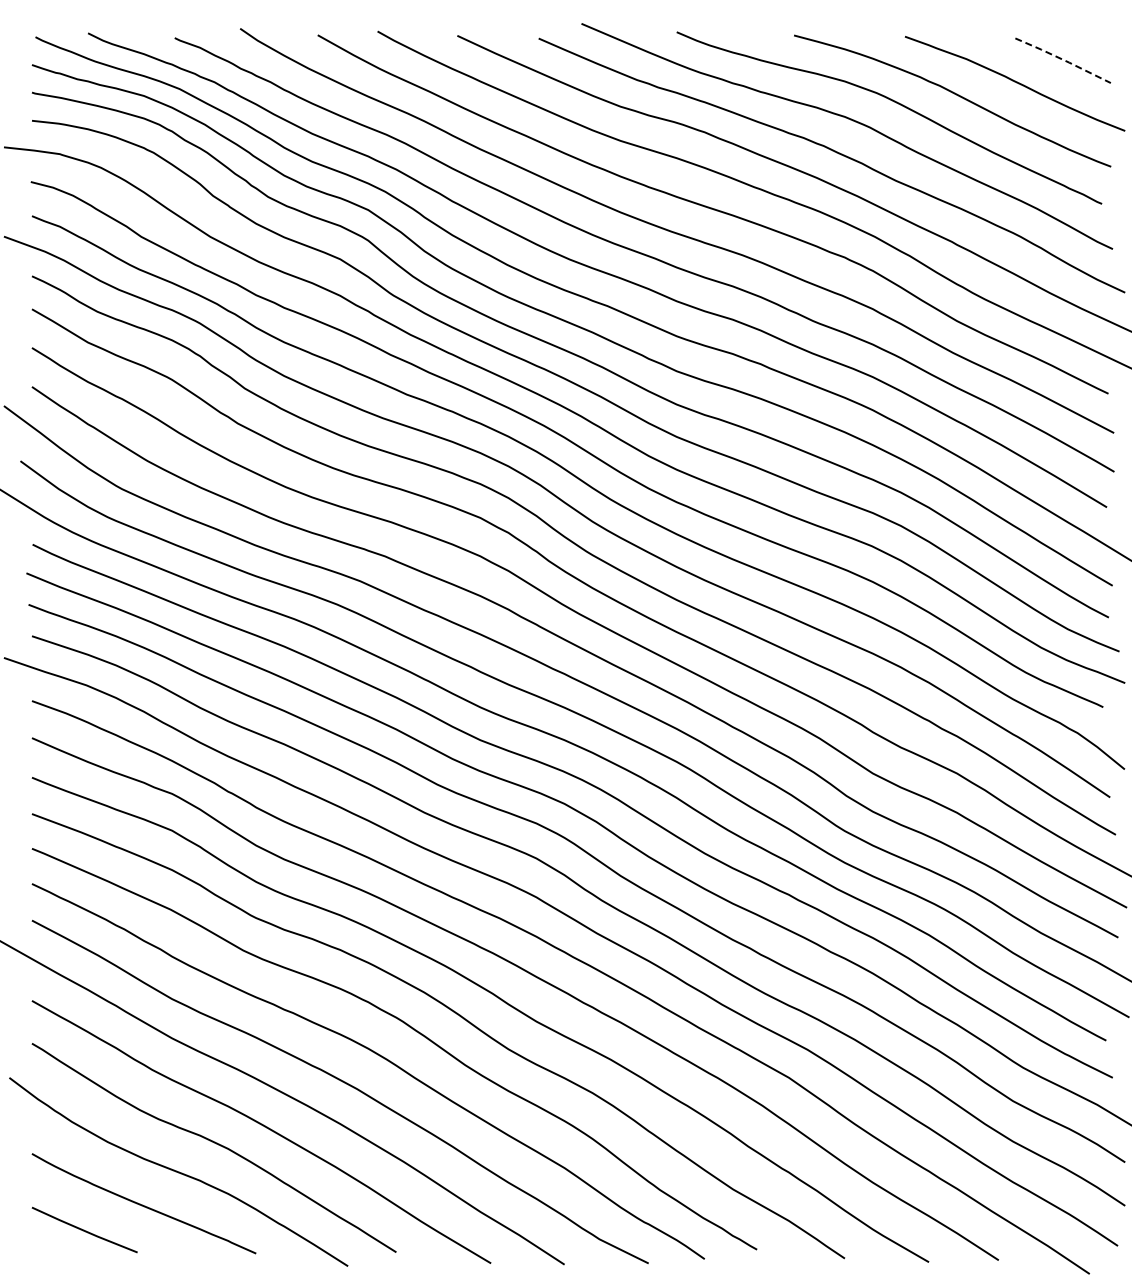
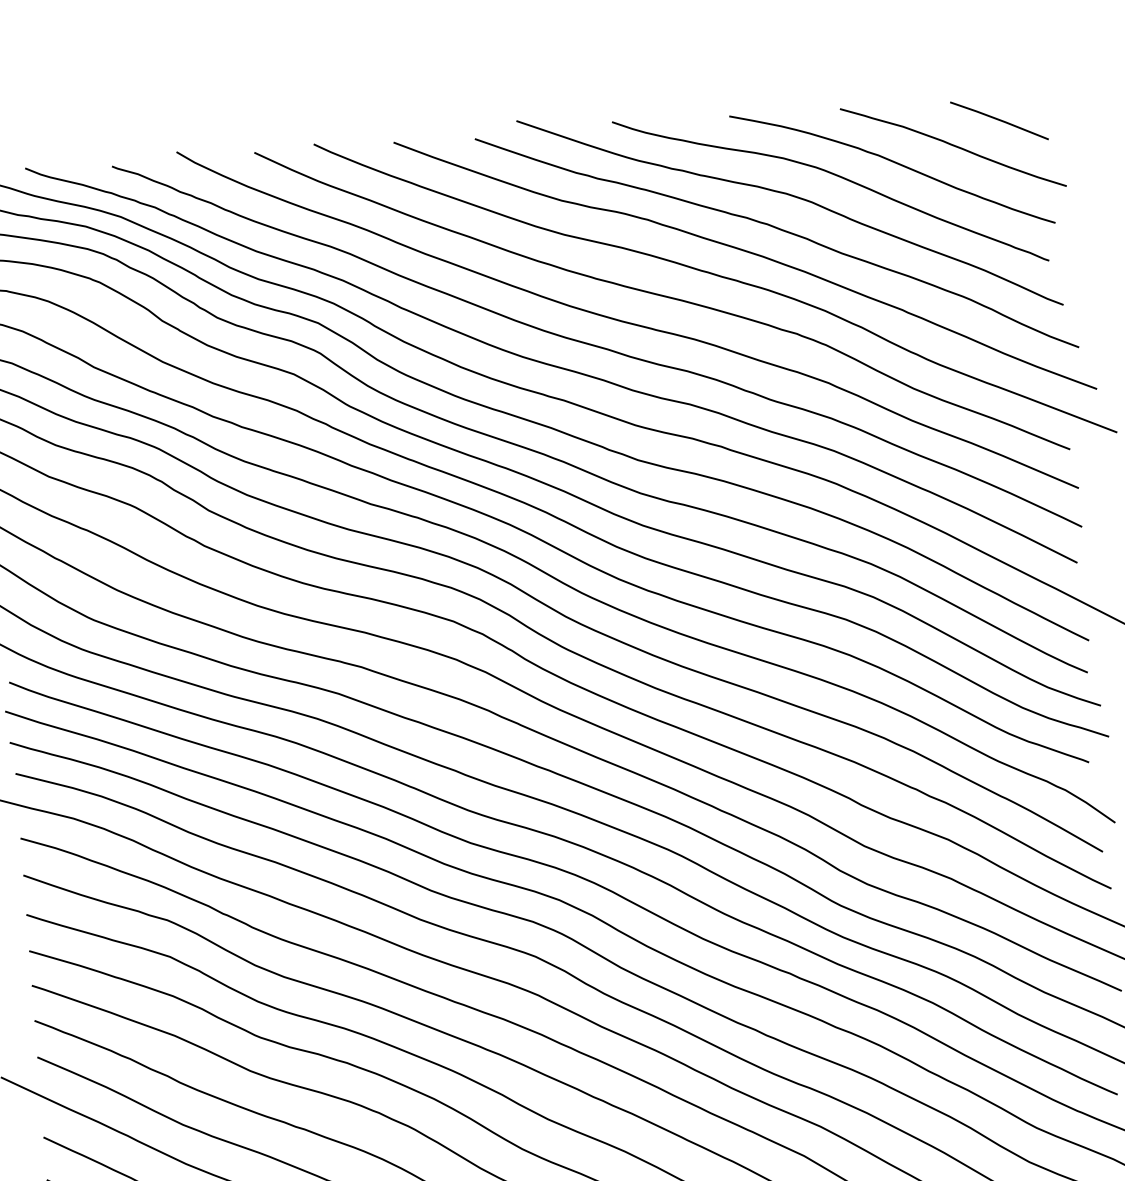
line: (1063, 60) -> (999, 120), dashed -> solid

